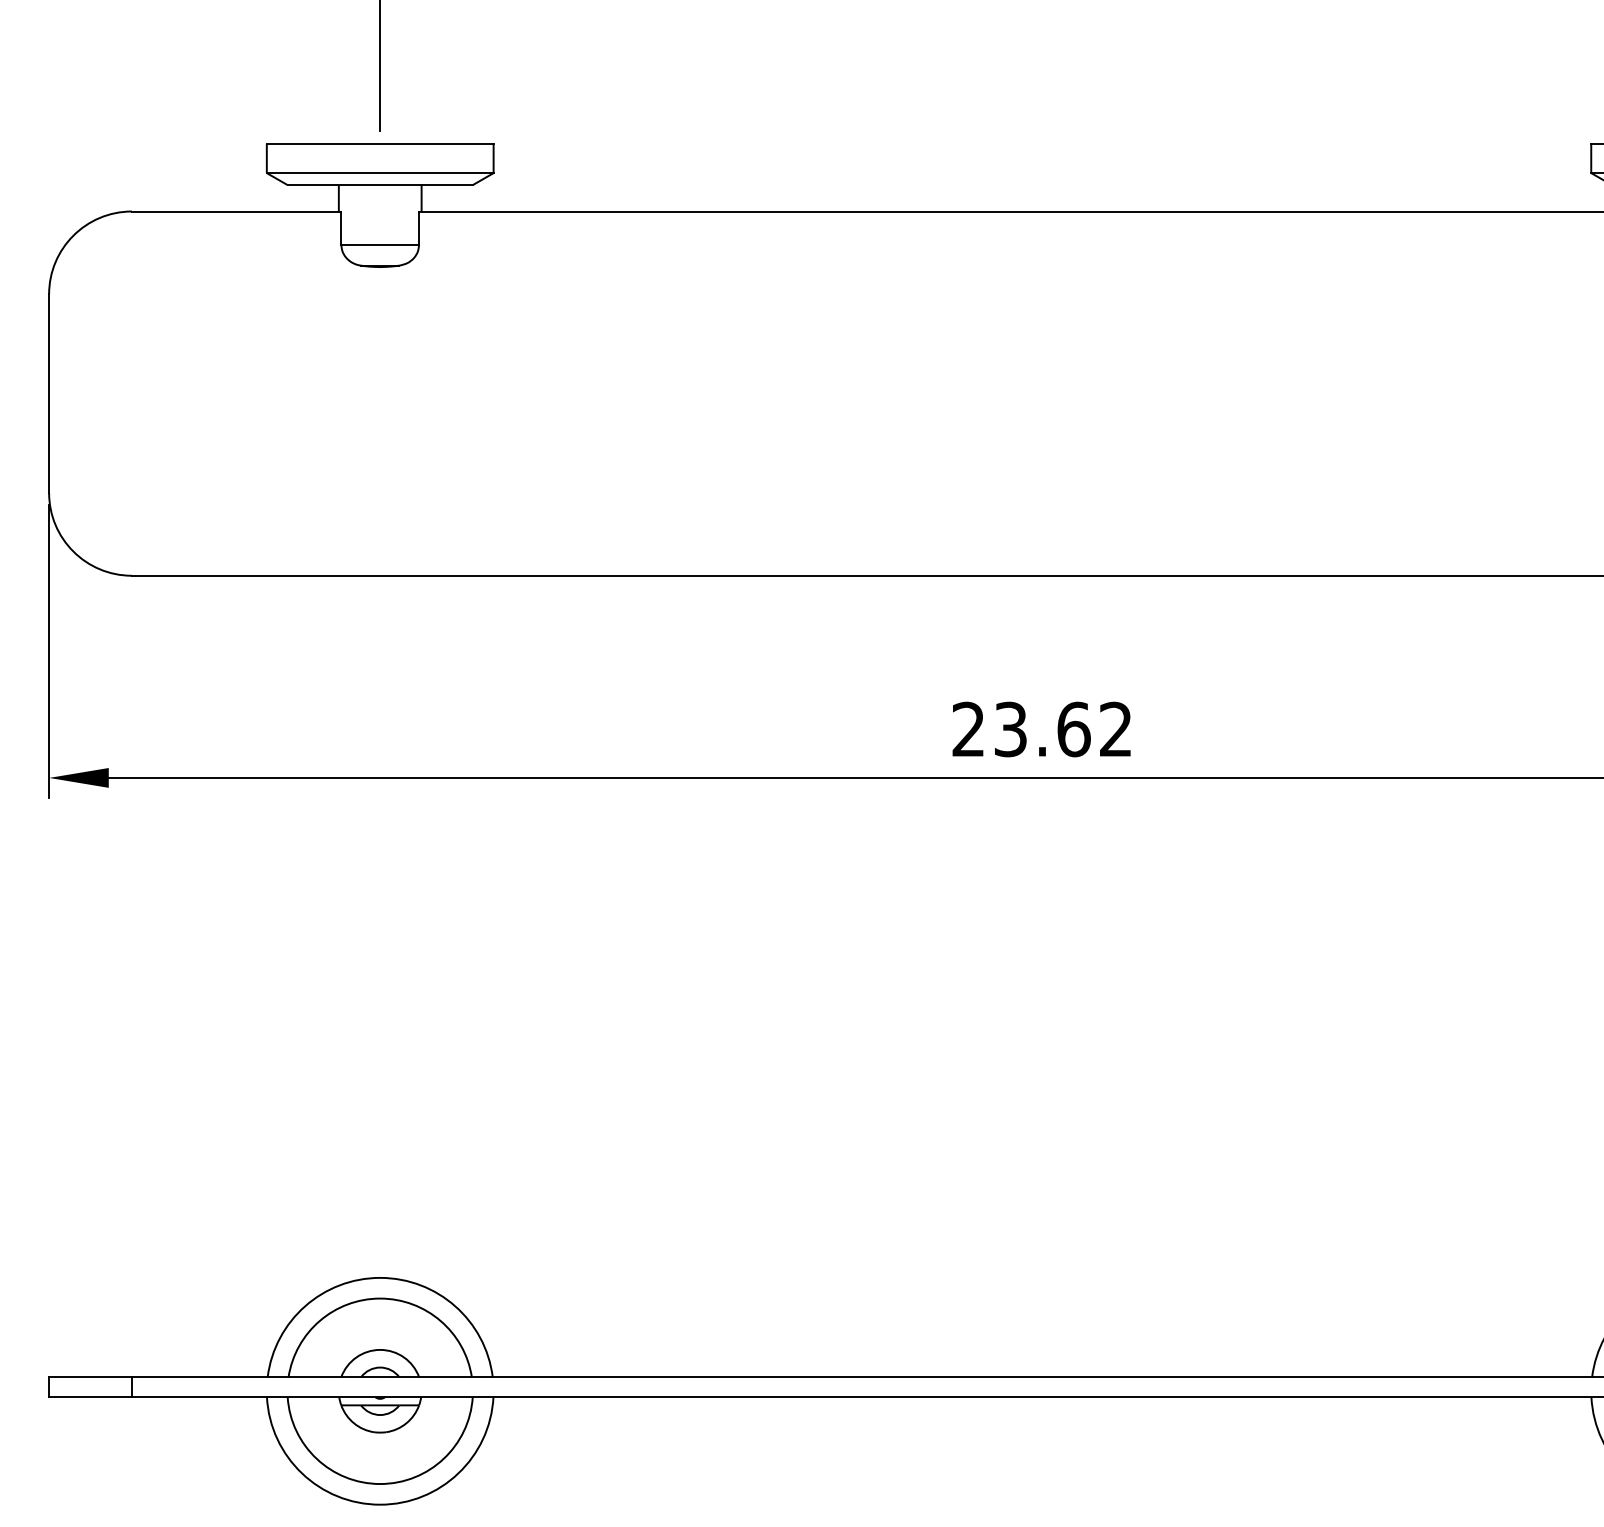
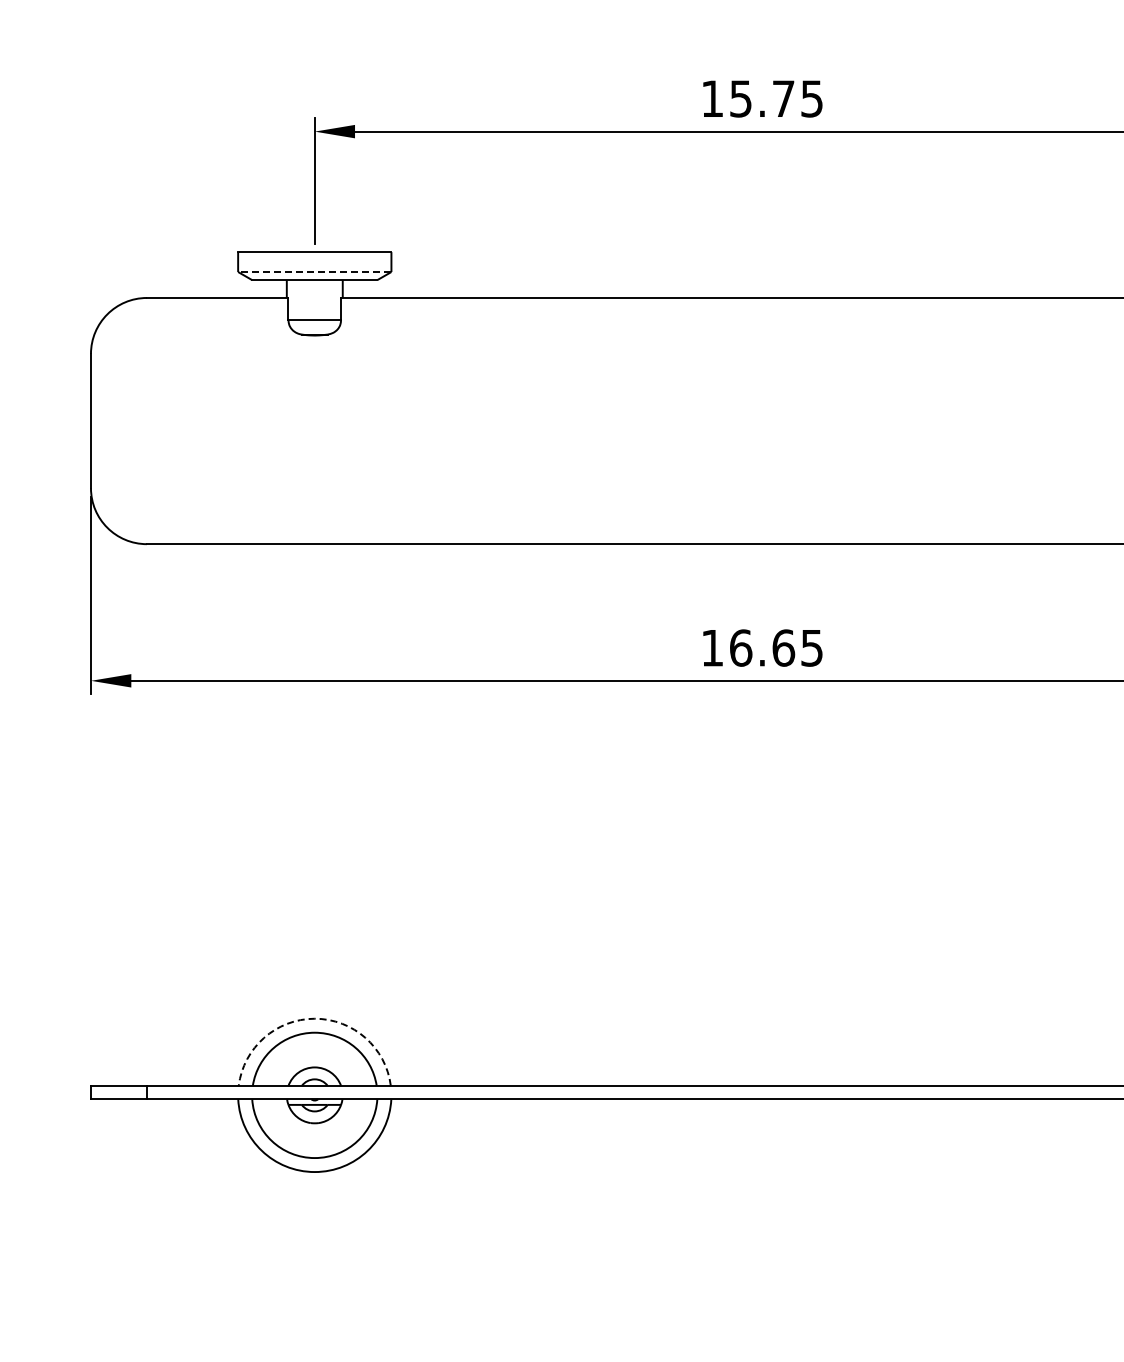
line: (379, 173) -> (314, 272), solid -> dashed
text: (1041, 728) -> (761, 647), 23.62 -> 16.65
arc: (379, 1277) -> (314, 1018), solid -> dashed

